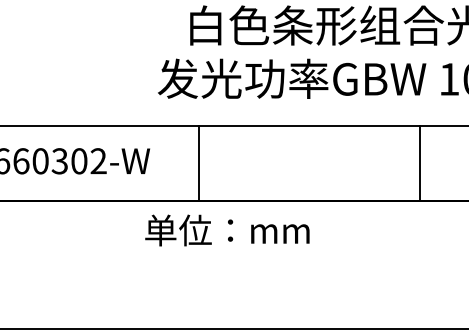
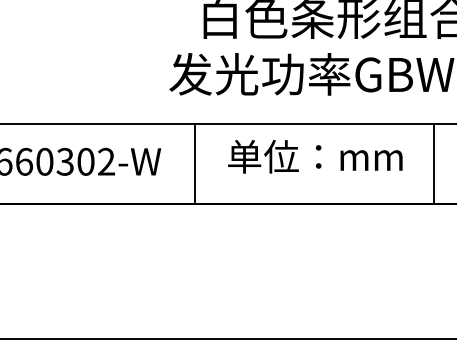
line: (198, 163) -> (194, 164), moved
line: (420, 163) -> (434, 164), moved
text: (227, 230) -> (315, 156), moved

